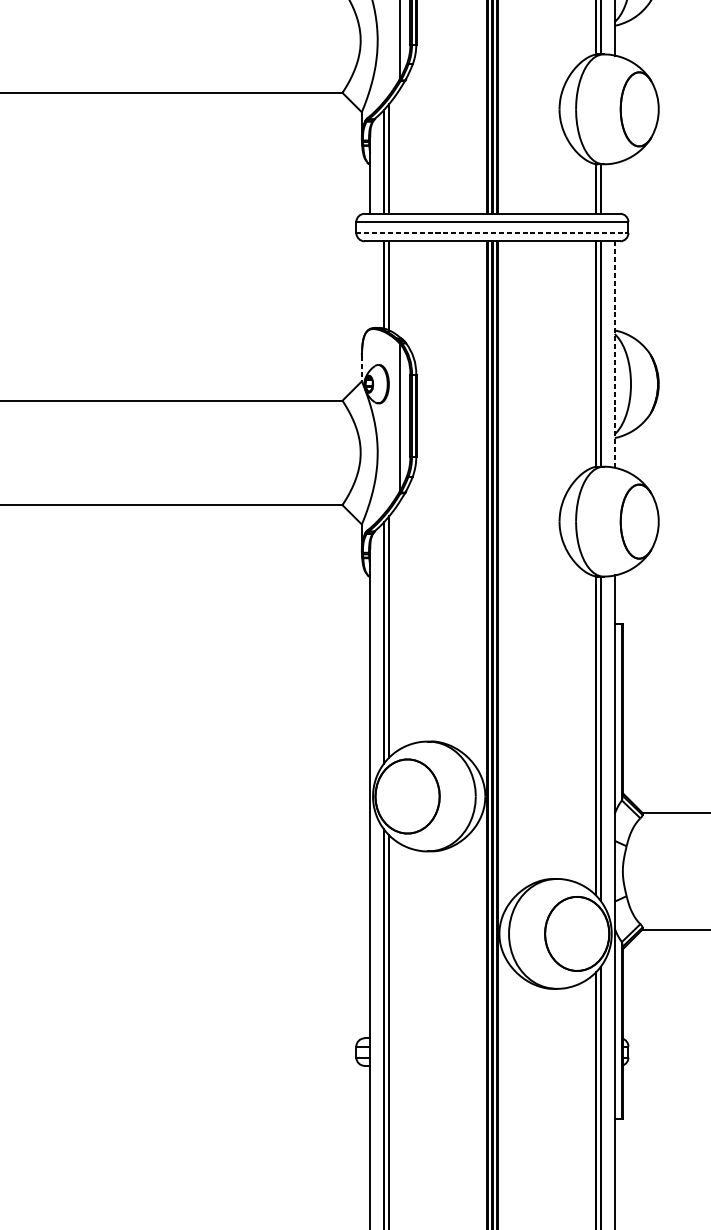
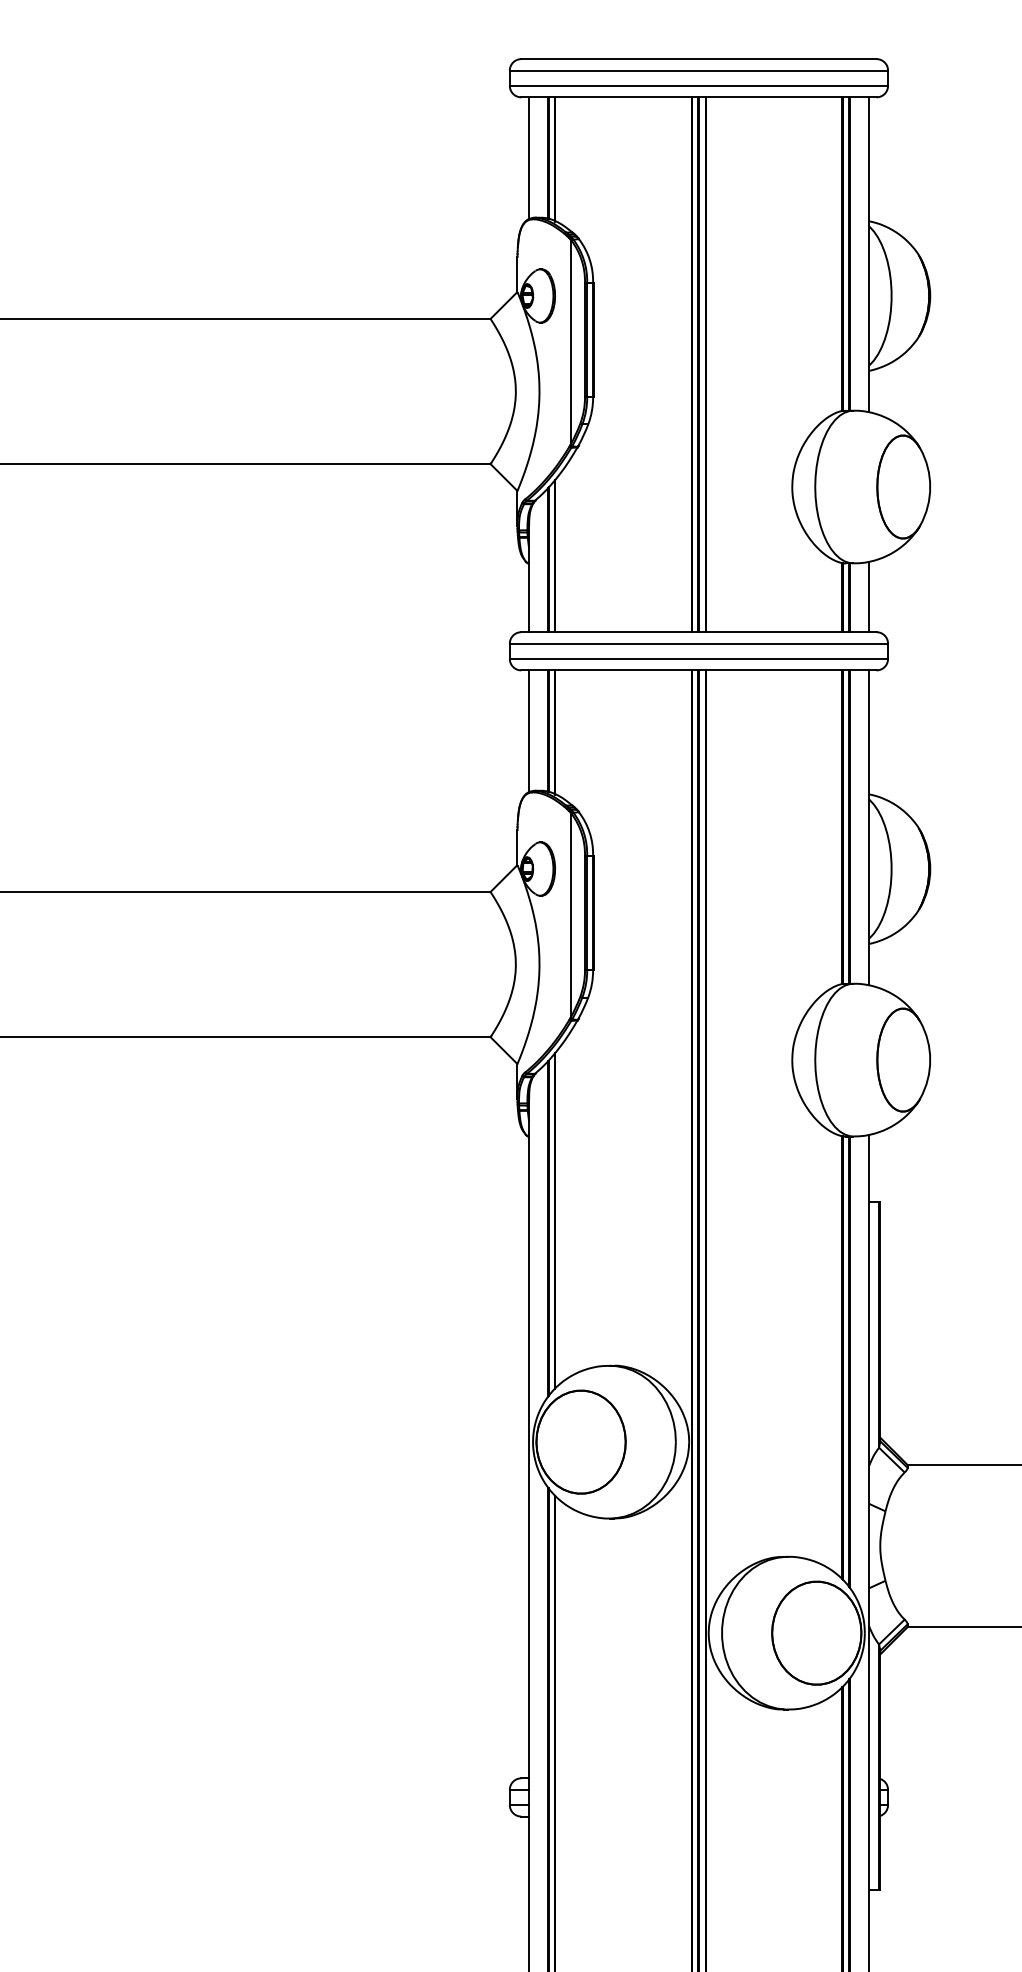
line: (614, 188) -> (868, 596), added
line: (492, 232) -> (699, 658), dashed -> solid
line: (369, 285) -> (528, 731), added
line: (614, 354) -> (868, 827), dashed -> solid
line: (361, 369) -> (517, 848), dashed -> solid

